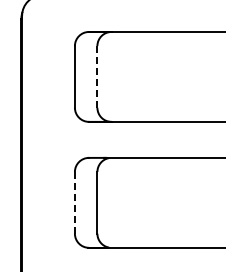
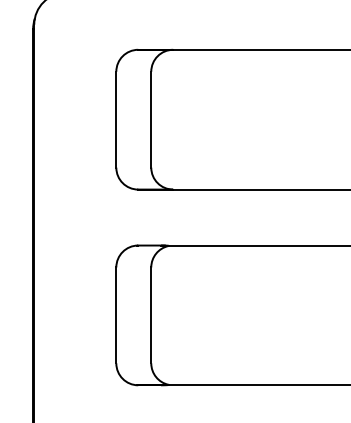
line: (97, 76) -> (151, 119), dashed -> solid
line: (74, 202) -> (115, 314), dashed -> solid

